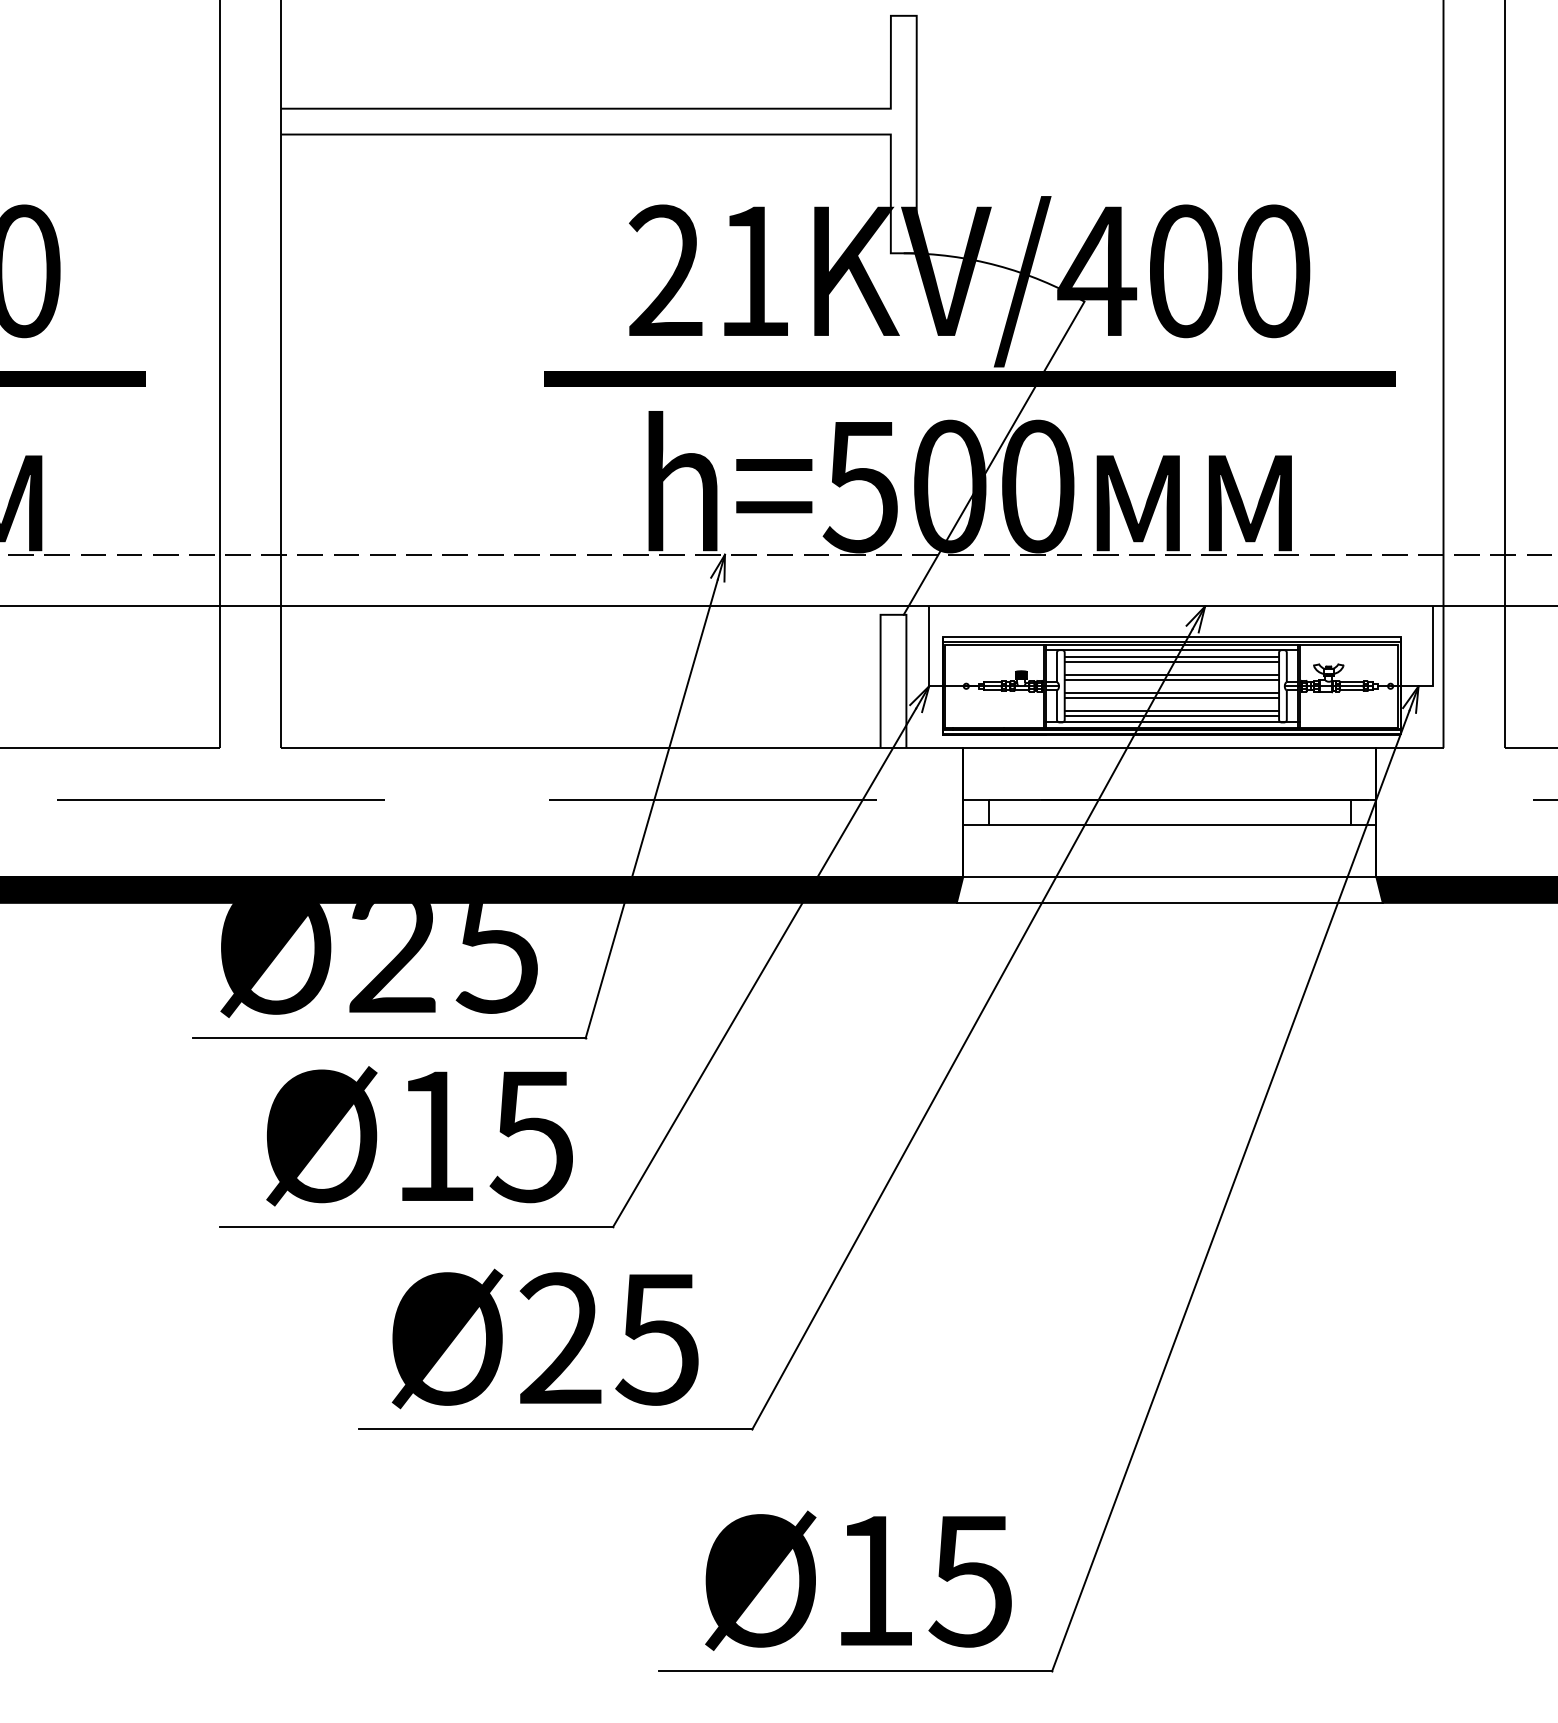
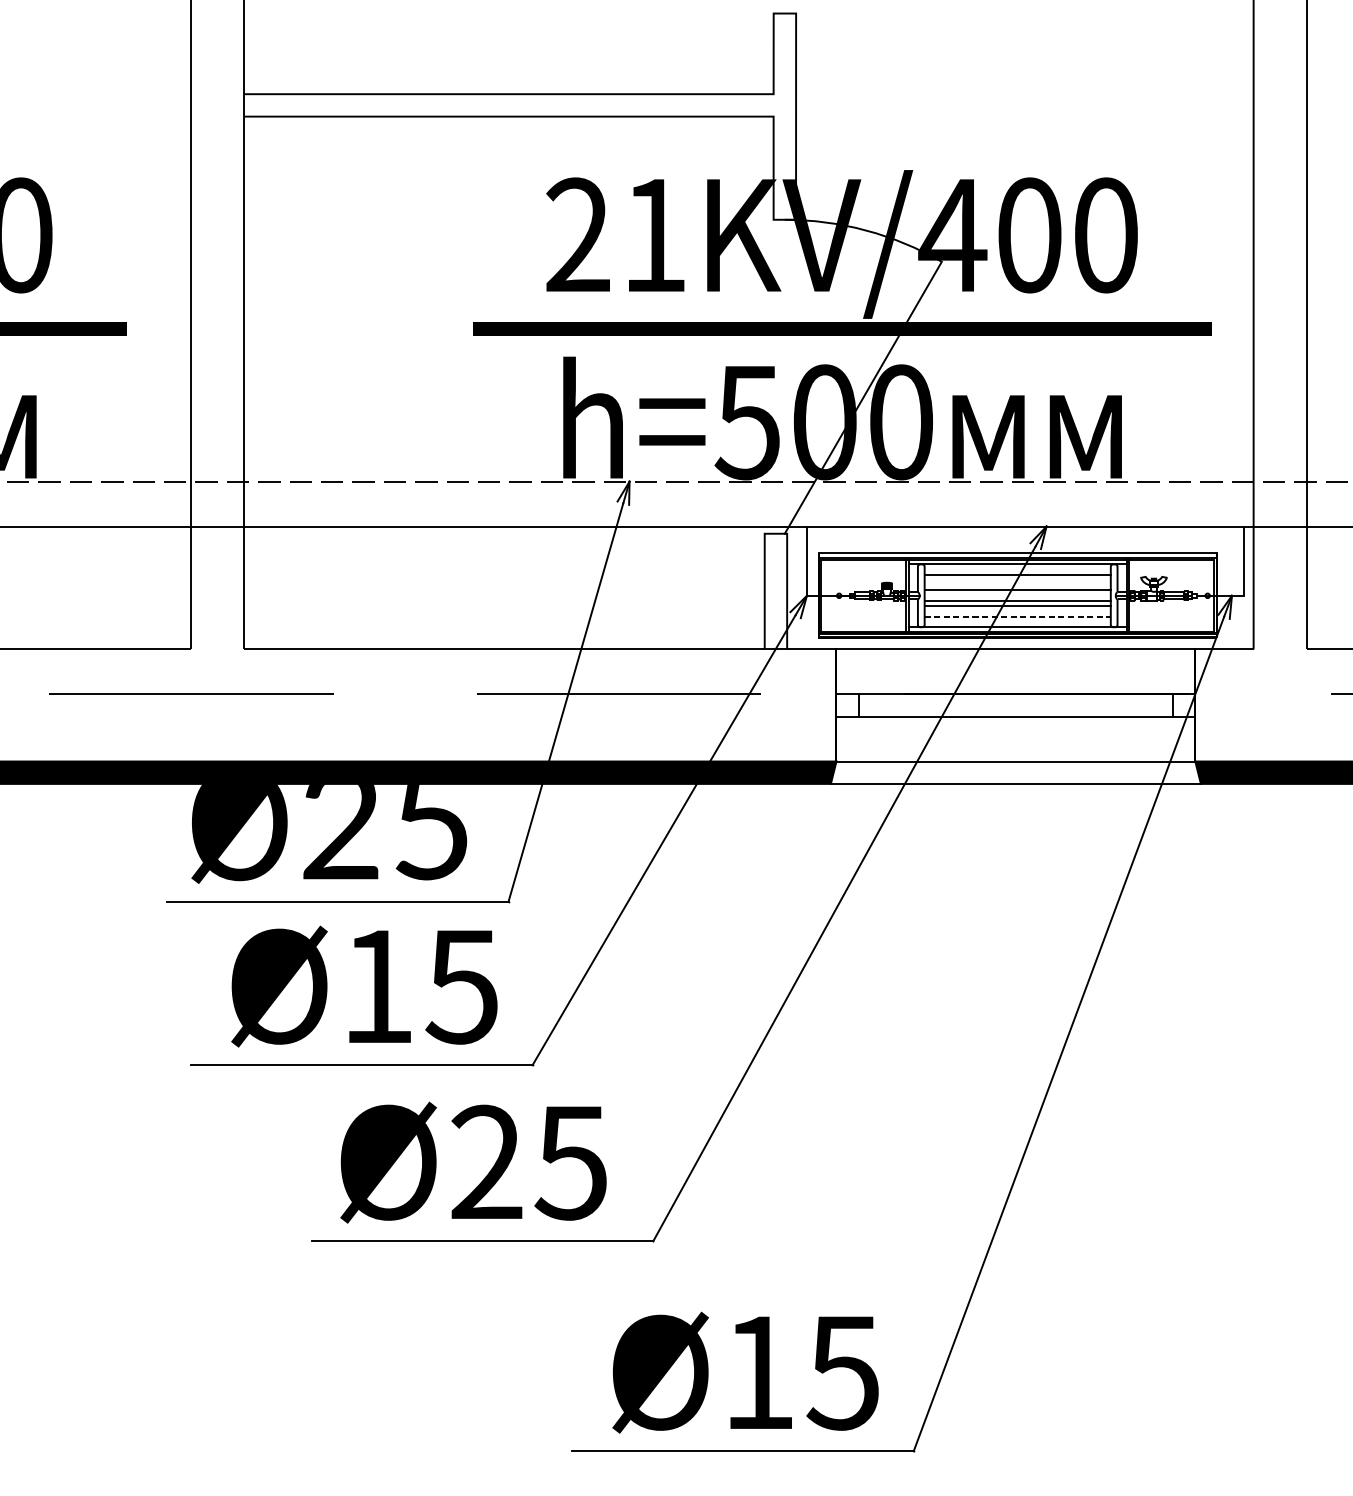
line: (1171, 656) -> (1017, 569), removed
line: (1171, 674) -> (1017, 585), removed
line: (1172, 710) -> (1018, 616), solid -> dashed
line: (1171, 715) -> (1017, 621), removed

